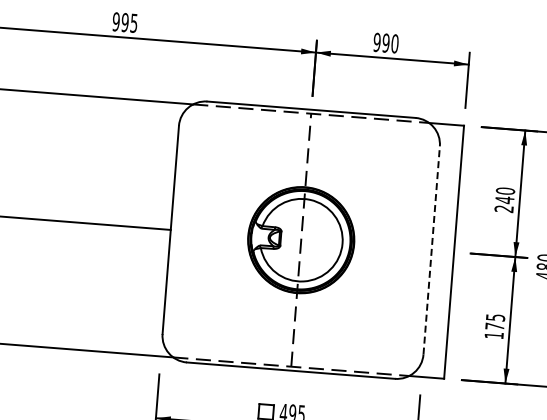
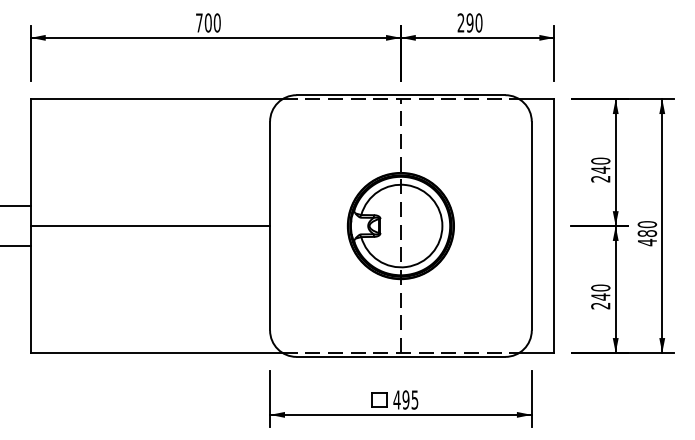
text: (124, 22) -> (207, 22), 995 -> 700
text: (376, 41) -> (460, 22), 990 -> 290
line: (431, 249) -> (531, 225), dashed -> solid
text: (494, 326) -> (600, 296), 175 -> 240

